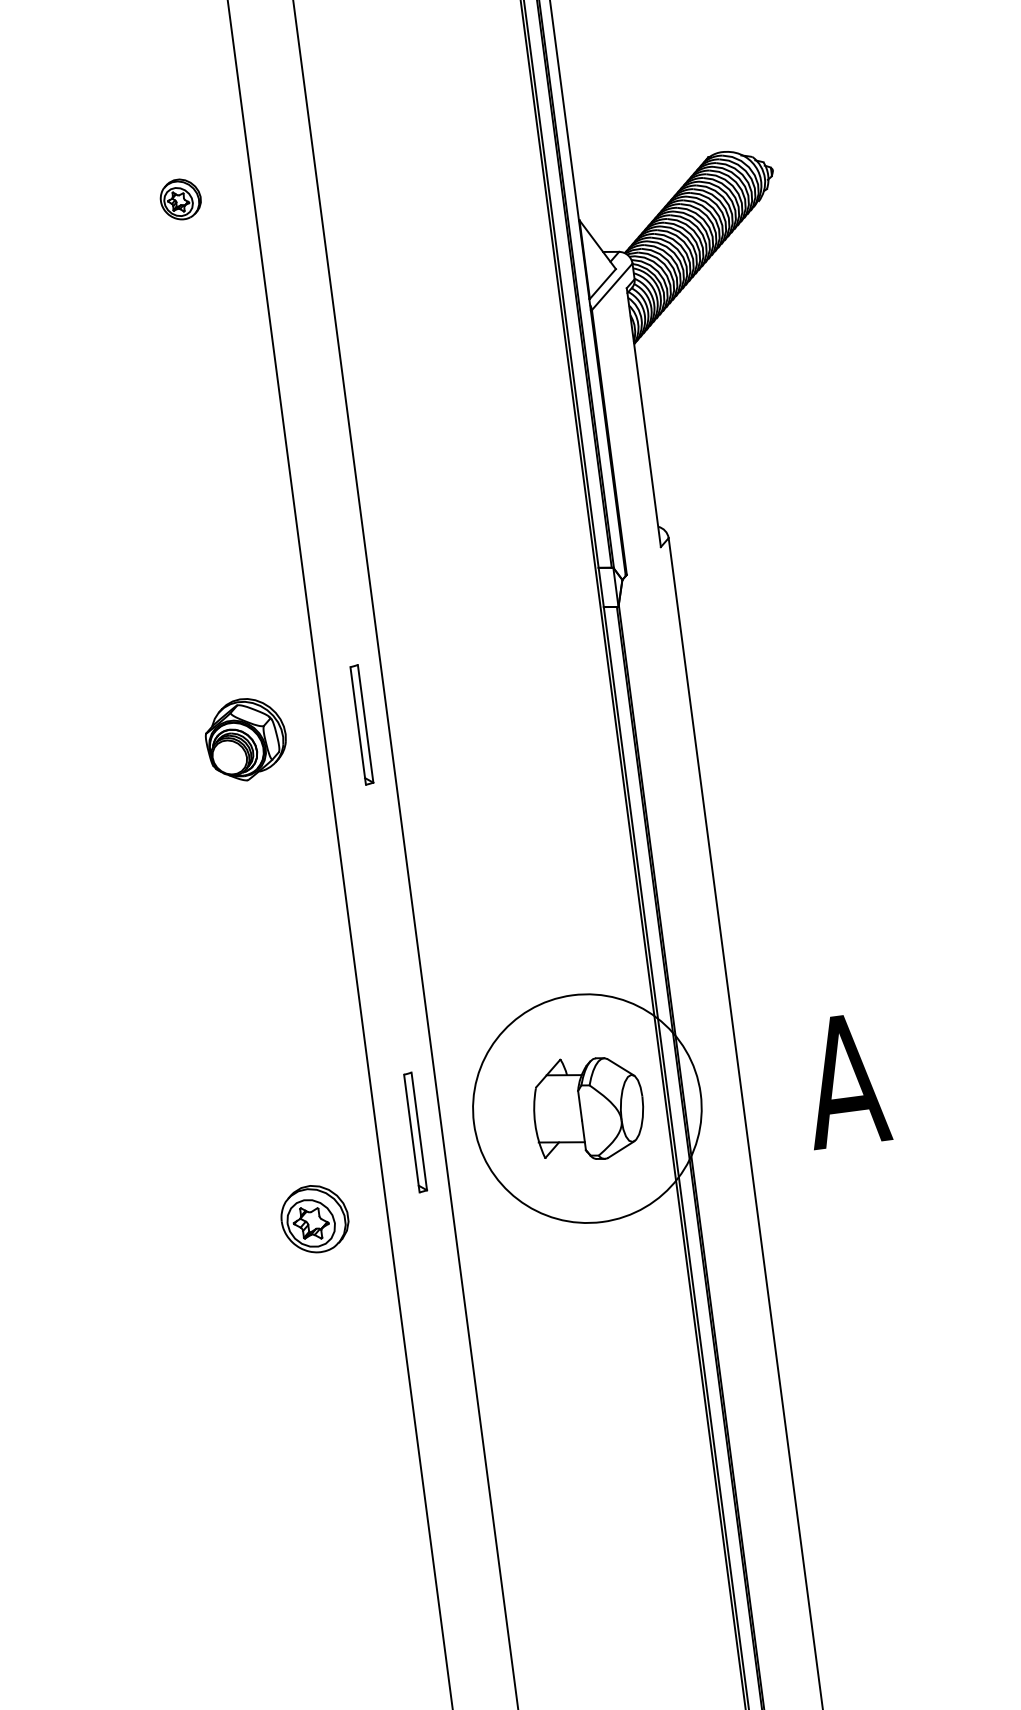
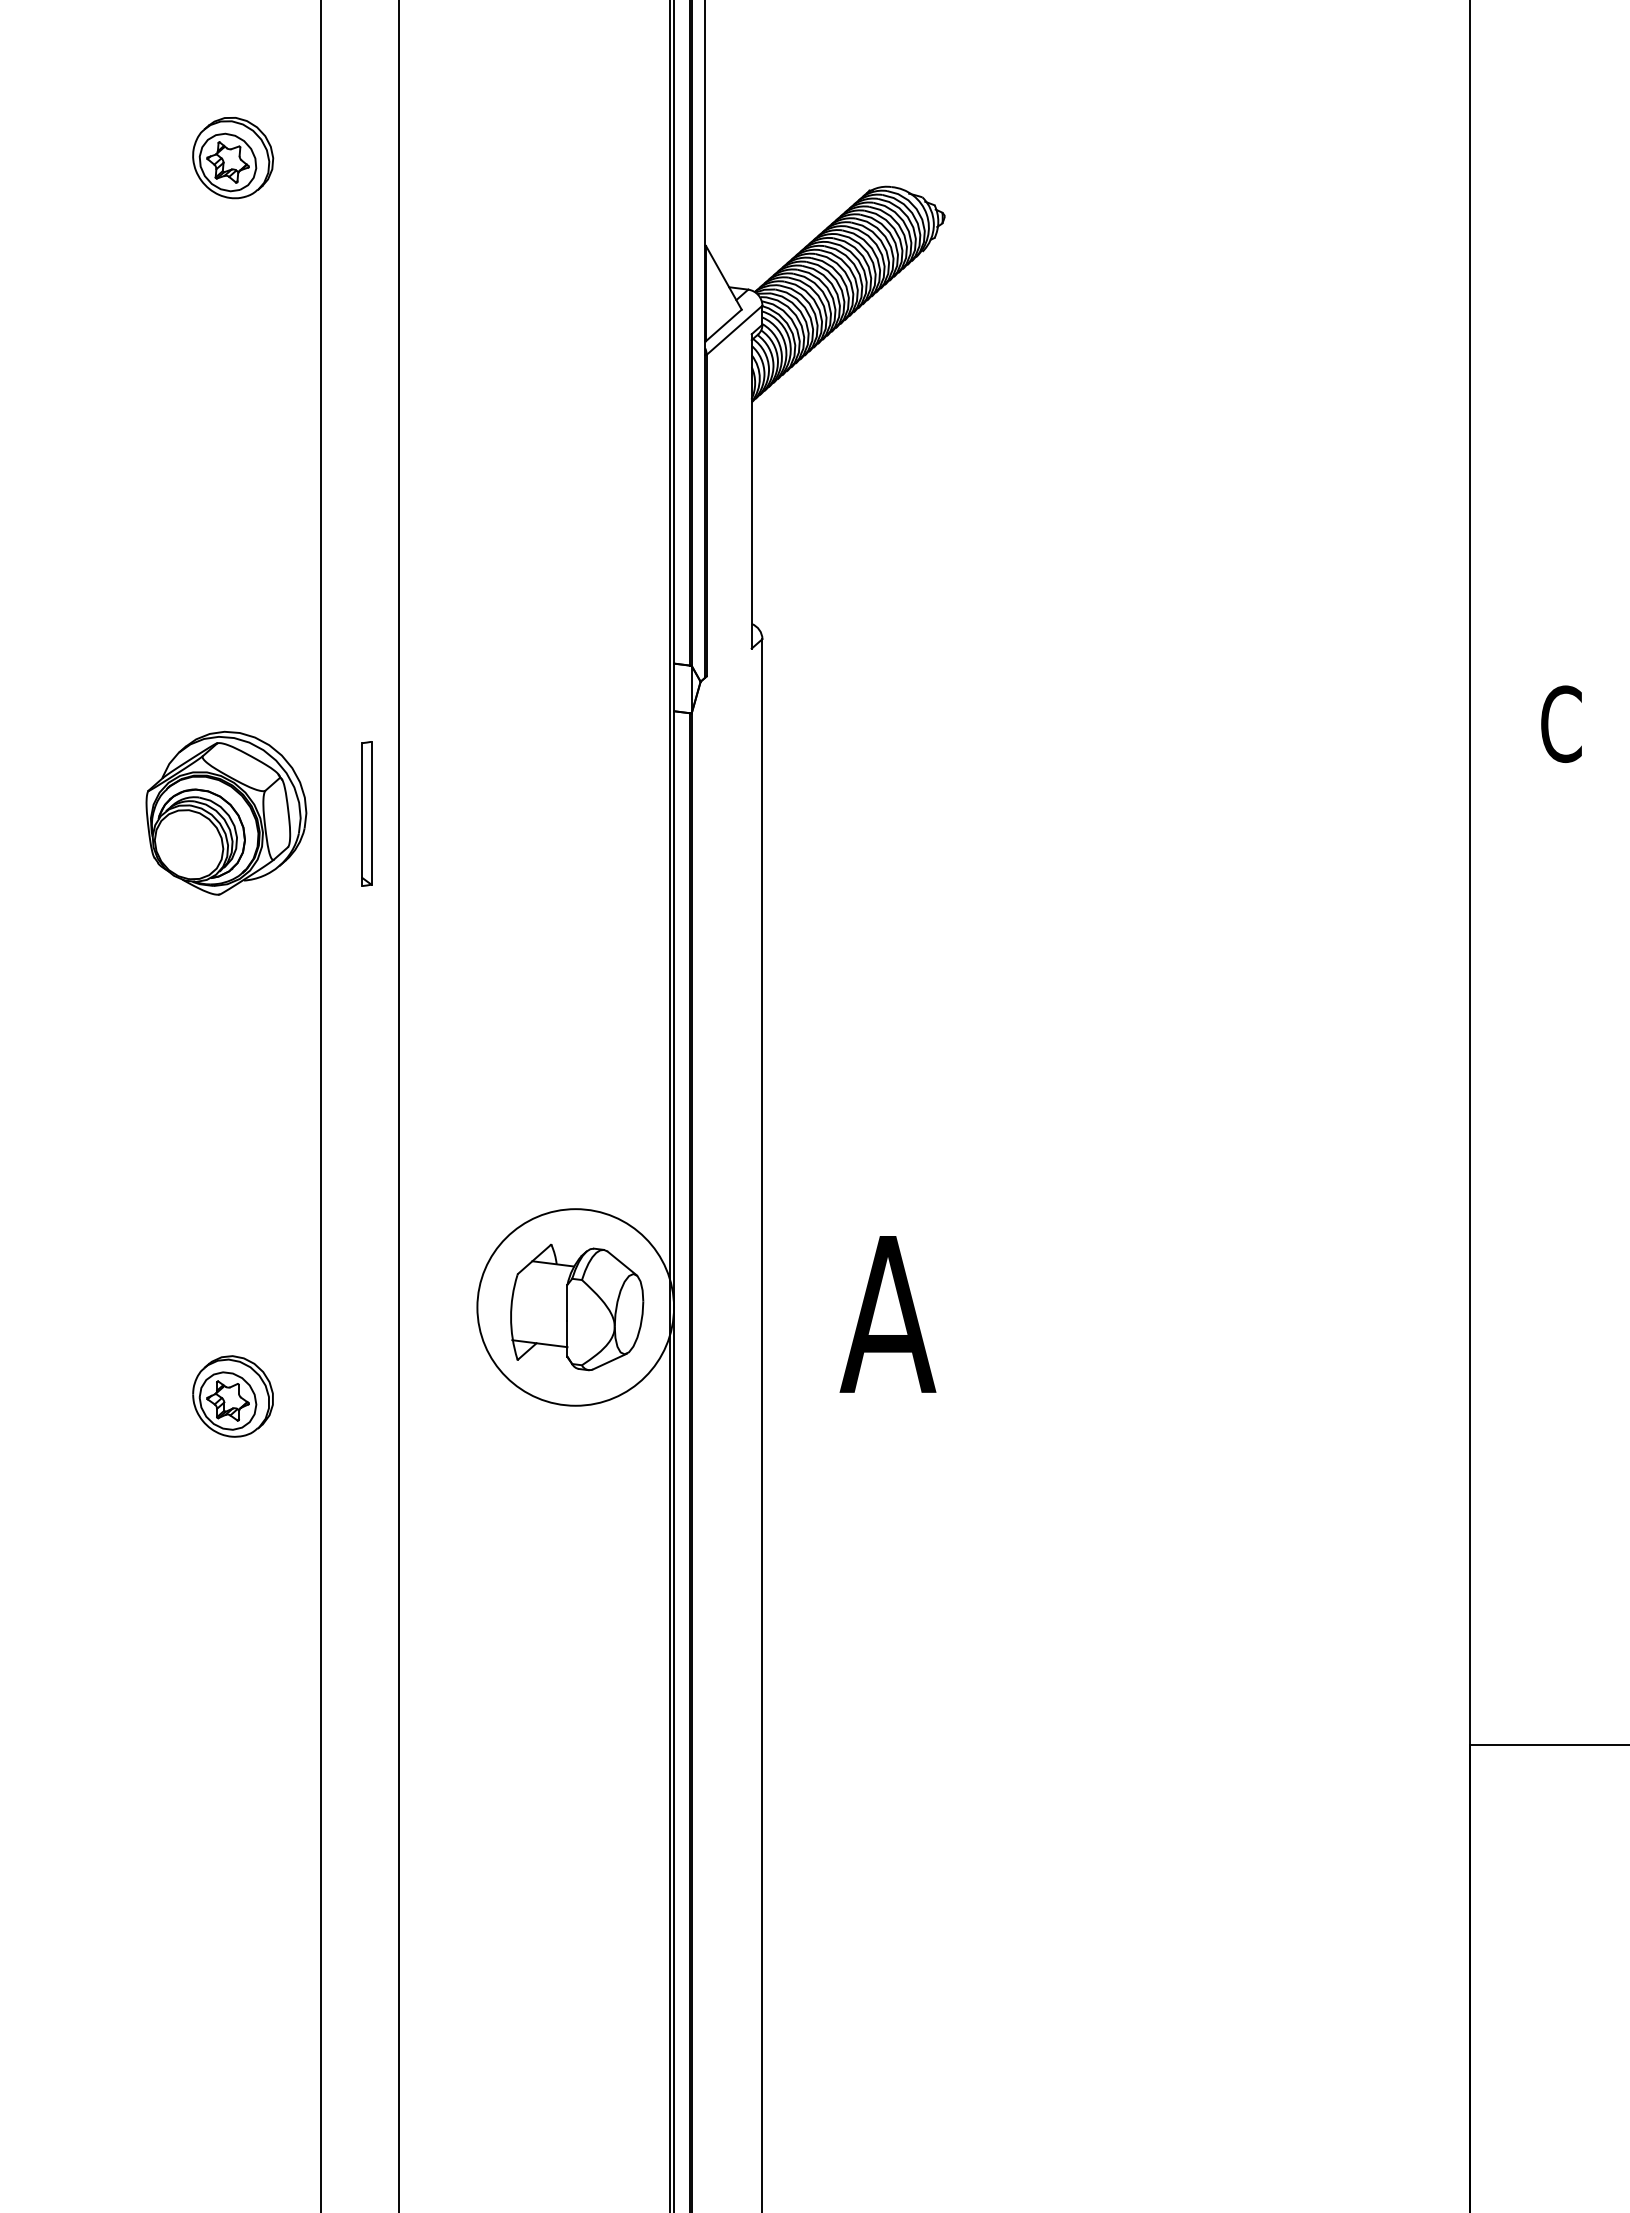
part: (181, 199) -> (233, 158), size x1.67
part: (246, 738) -> (226, 812), size x1.67
circle: (587, 1108) -> (575, 1307), size x0.71
part: (415, 1132) -> (366, 1308), removed

